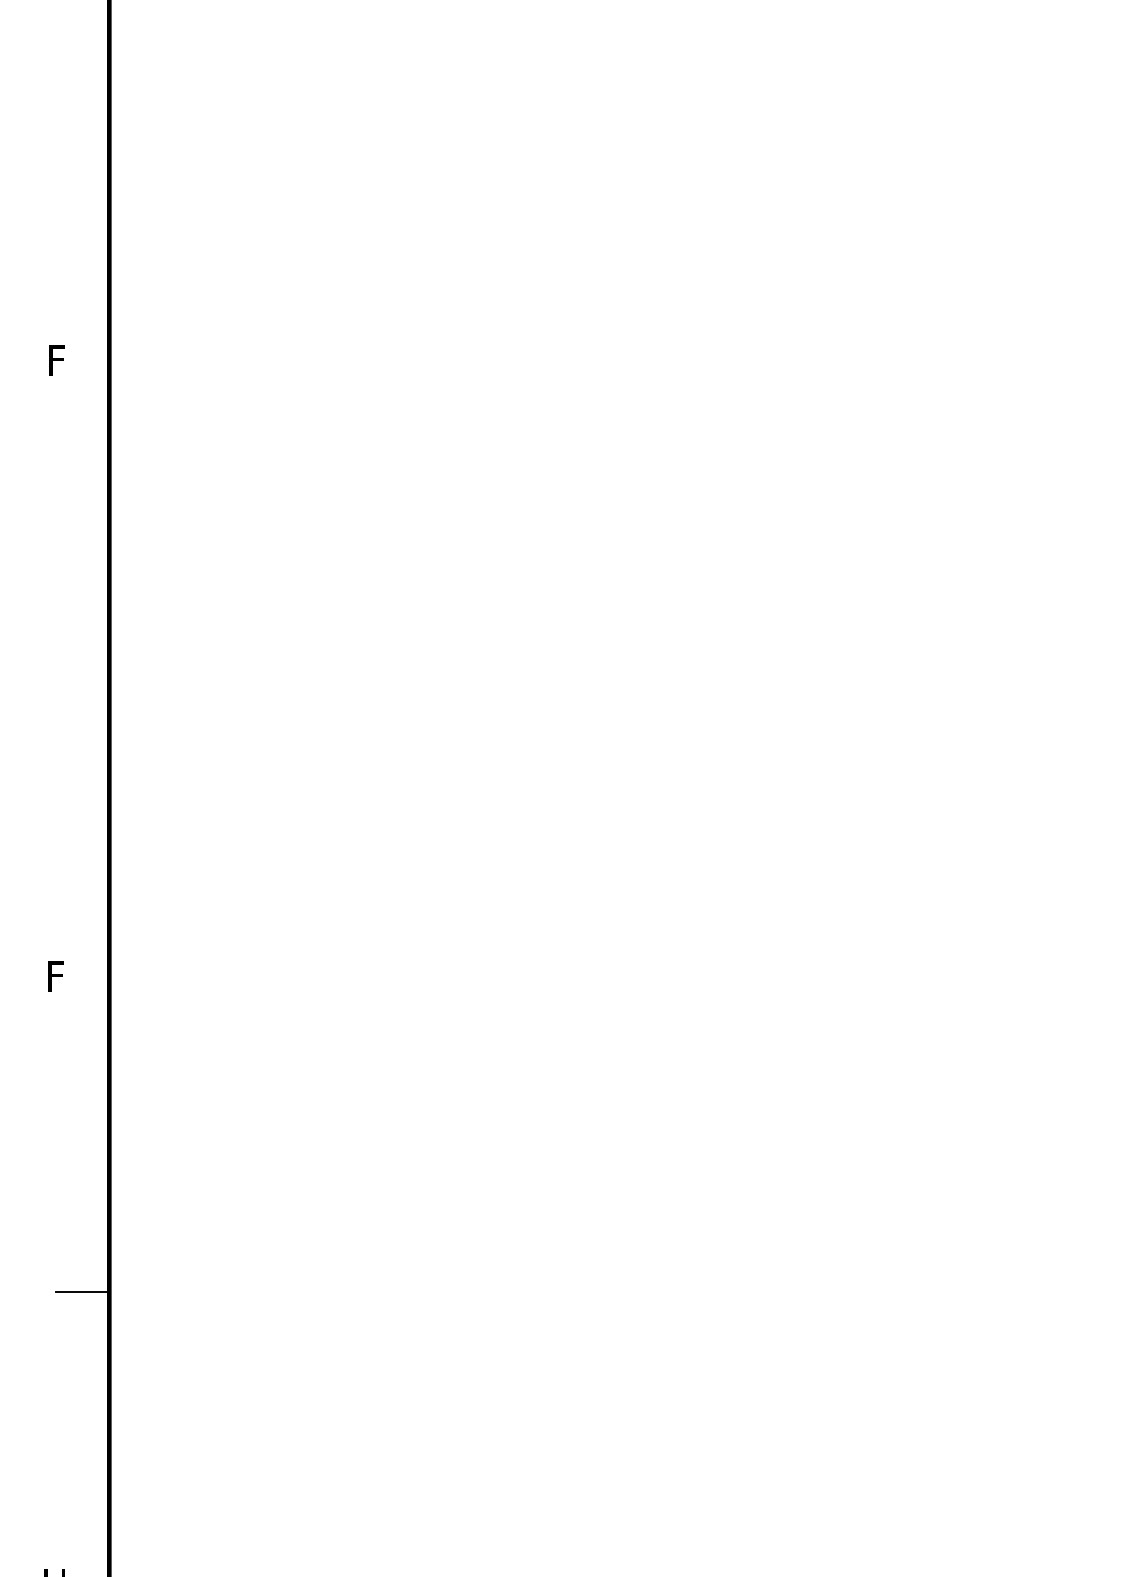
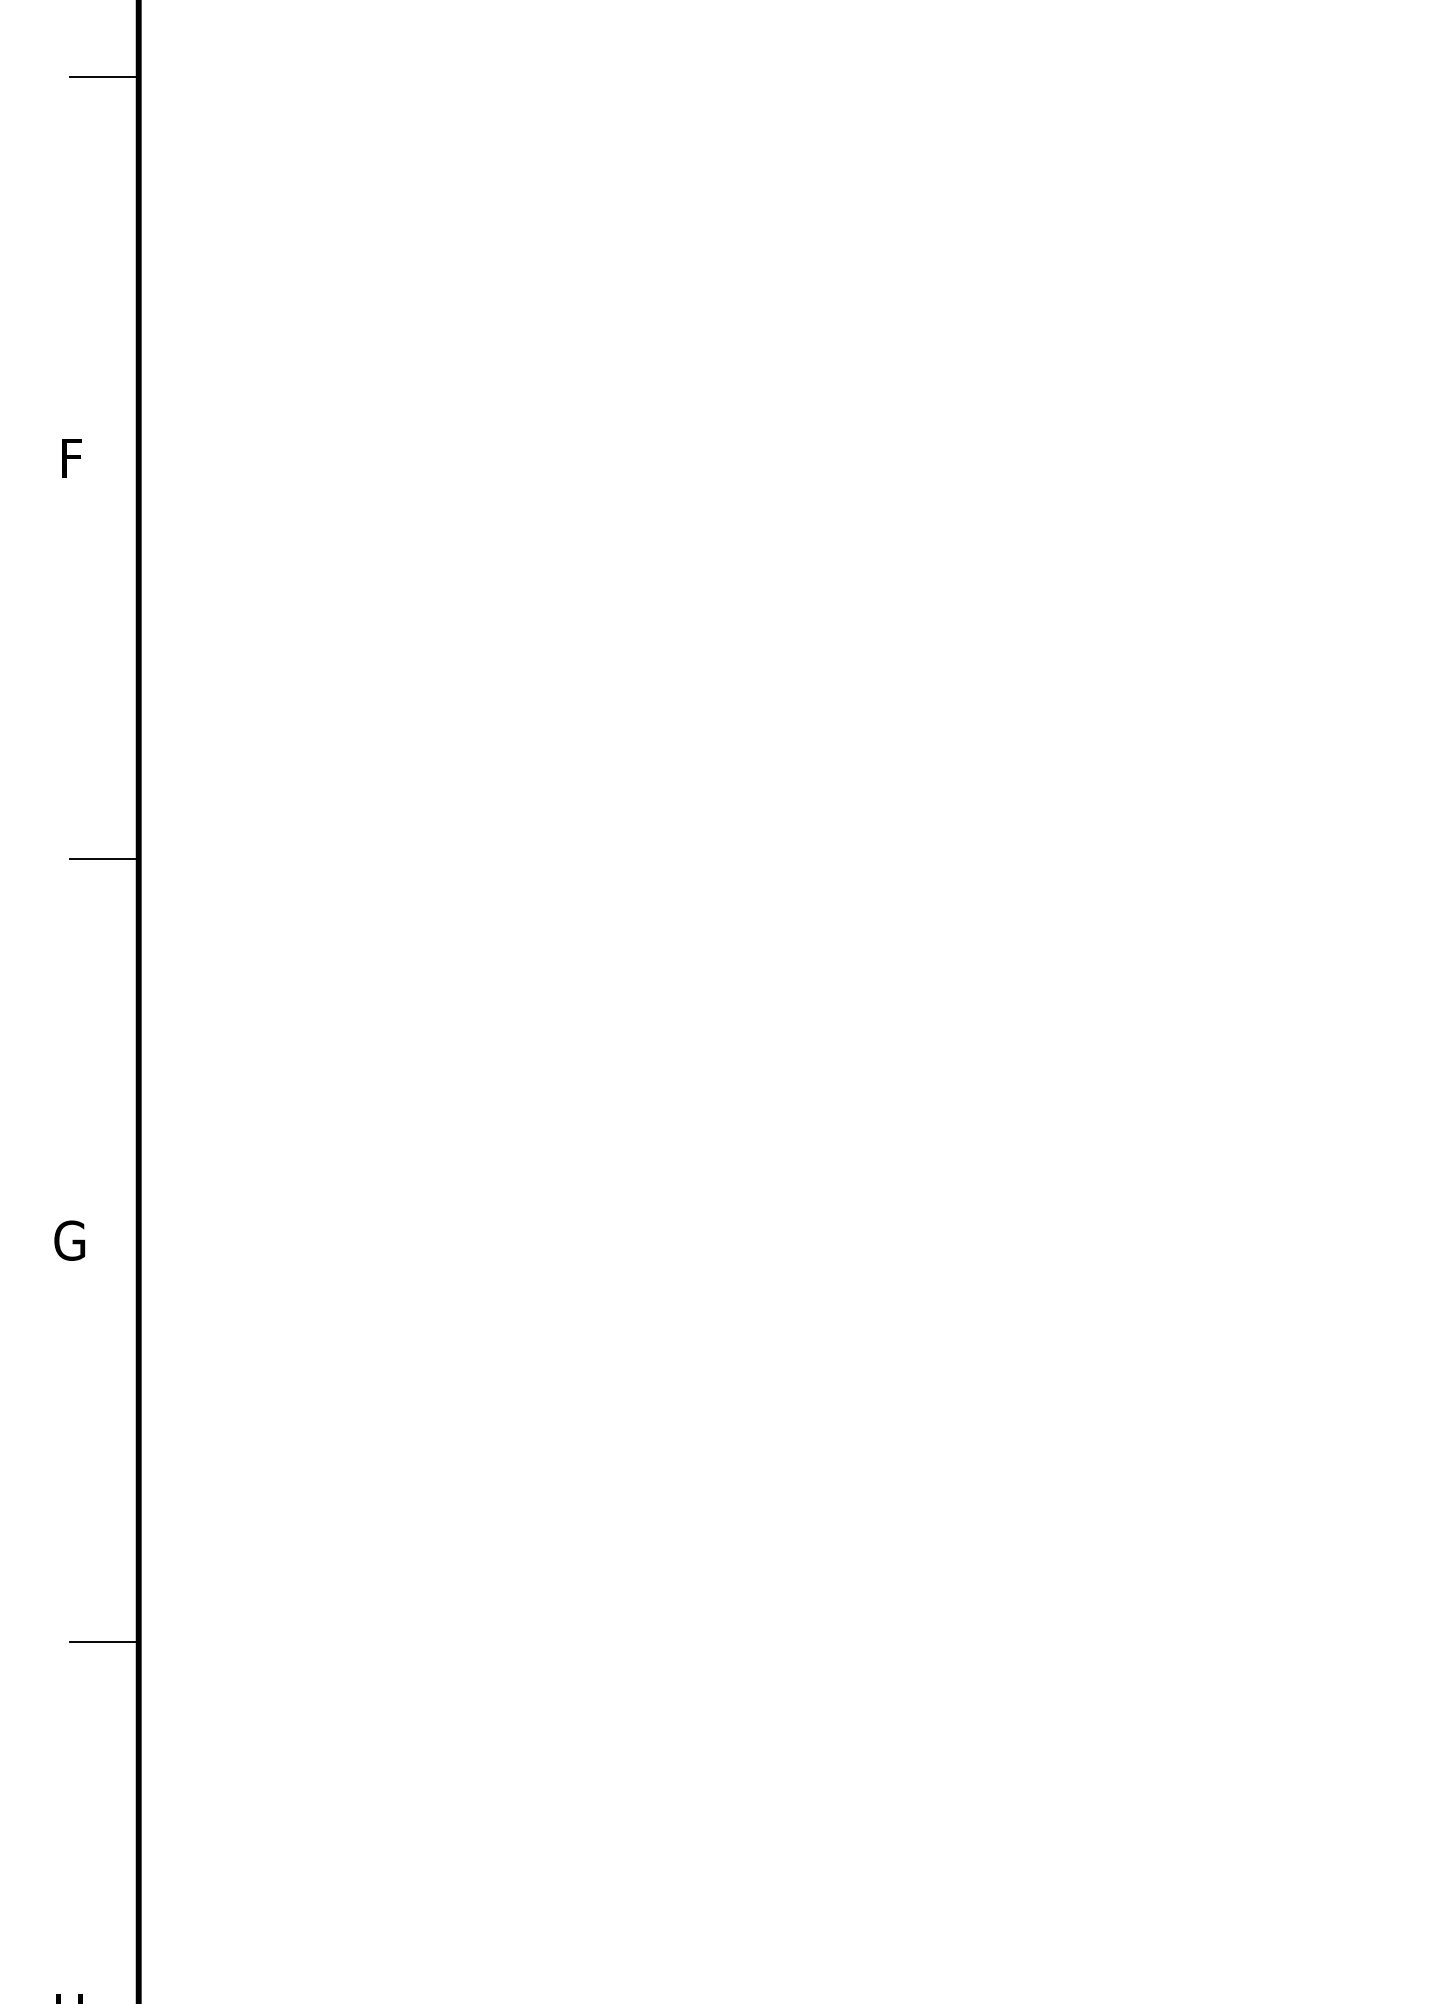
line: (82, 60) -> (104, 77), added
line: (82, 676) -> (104, 859), added
text: (54, 976) -> (69, 1240), F -> G

